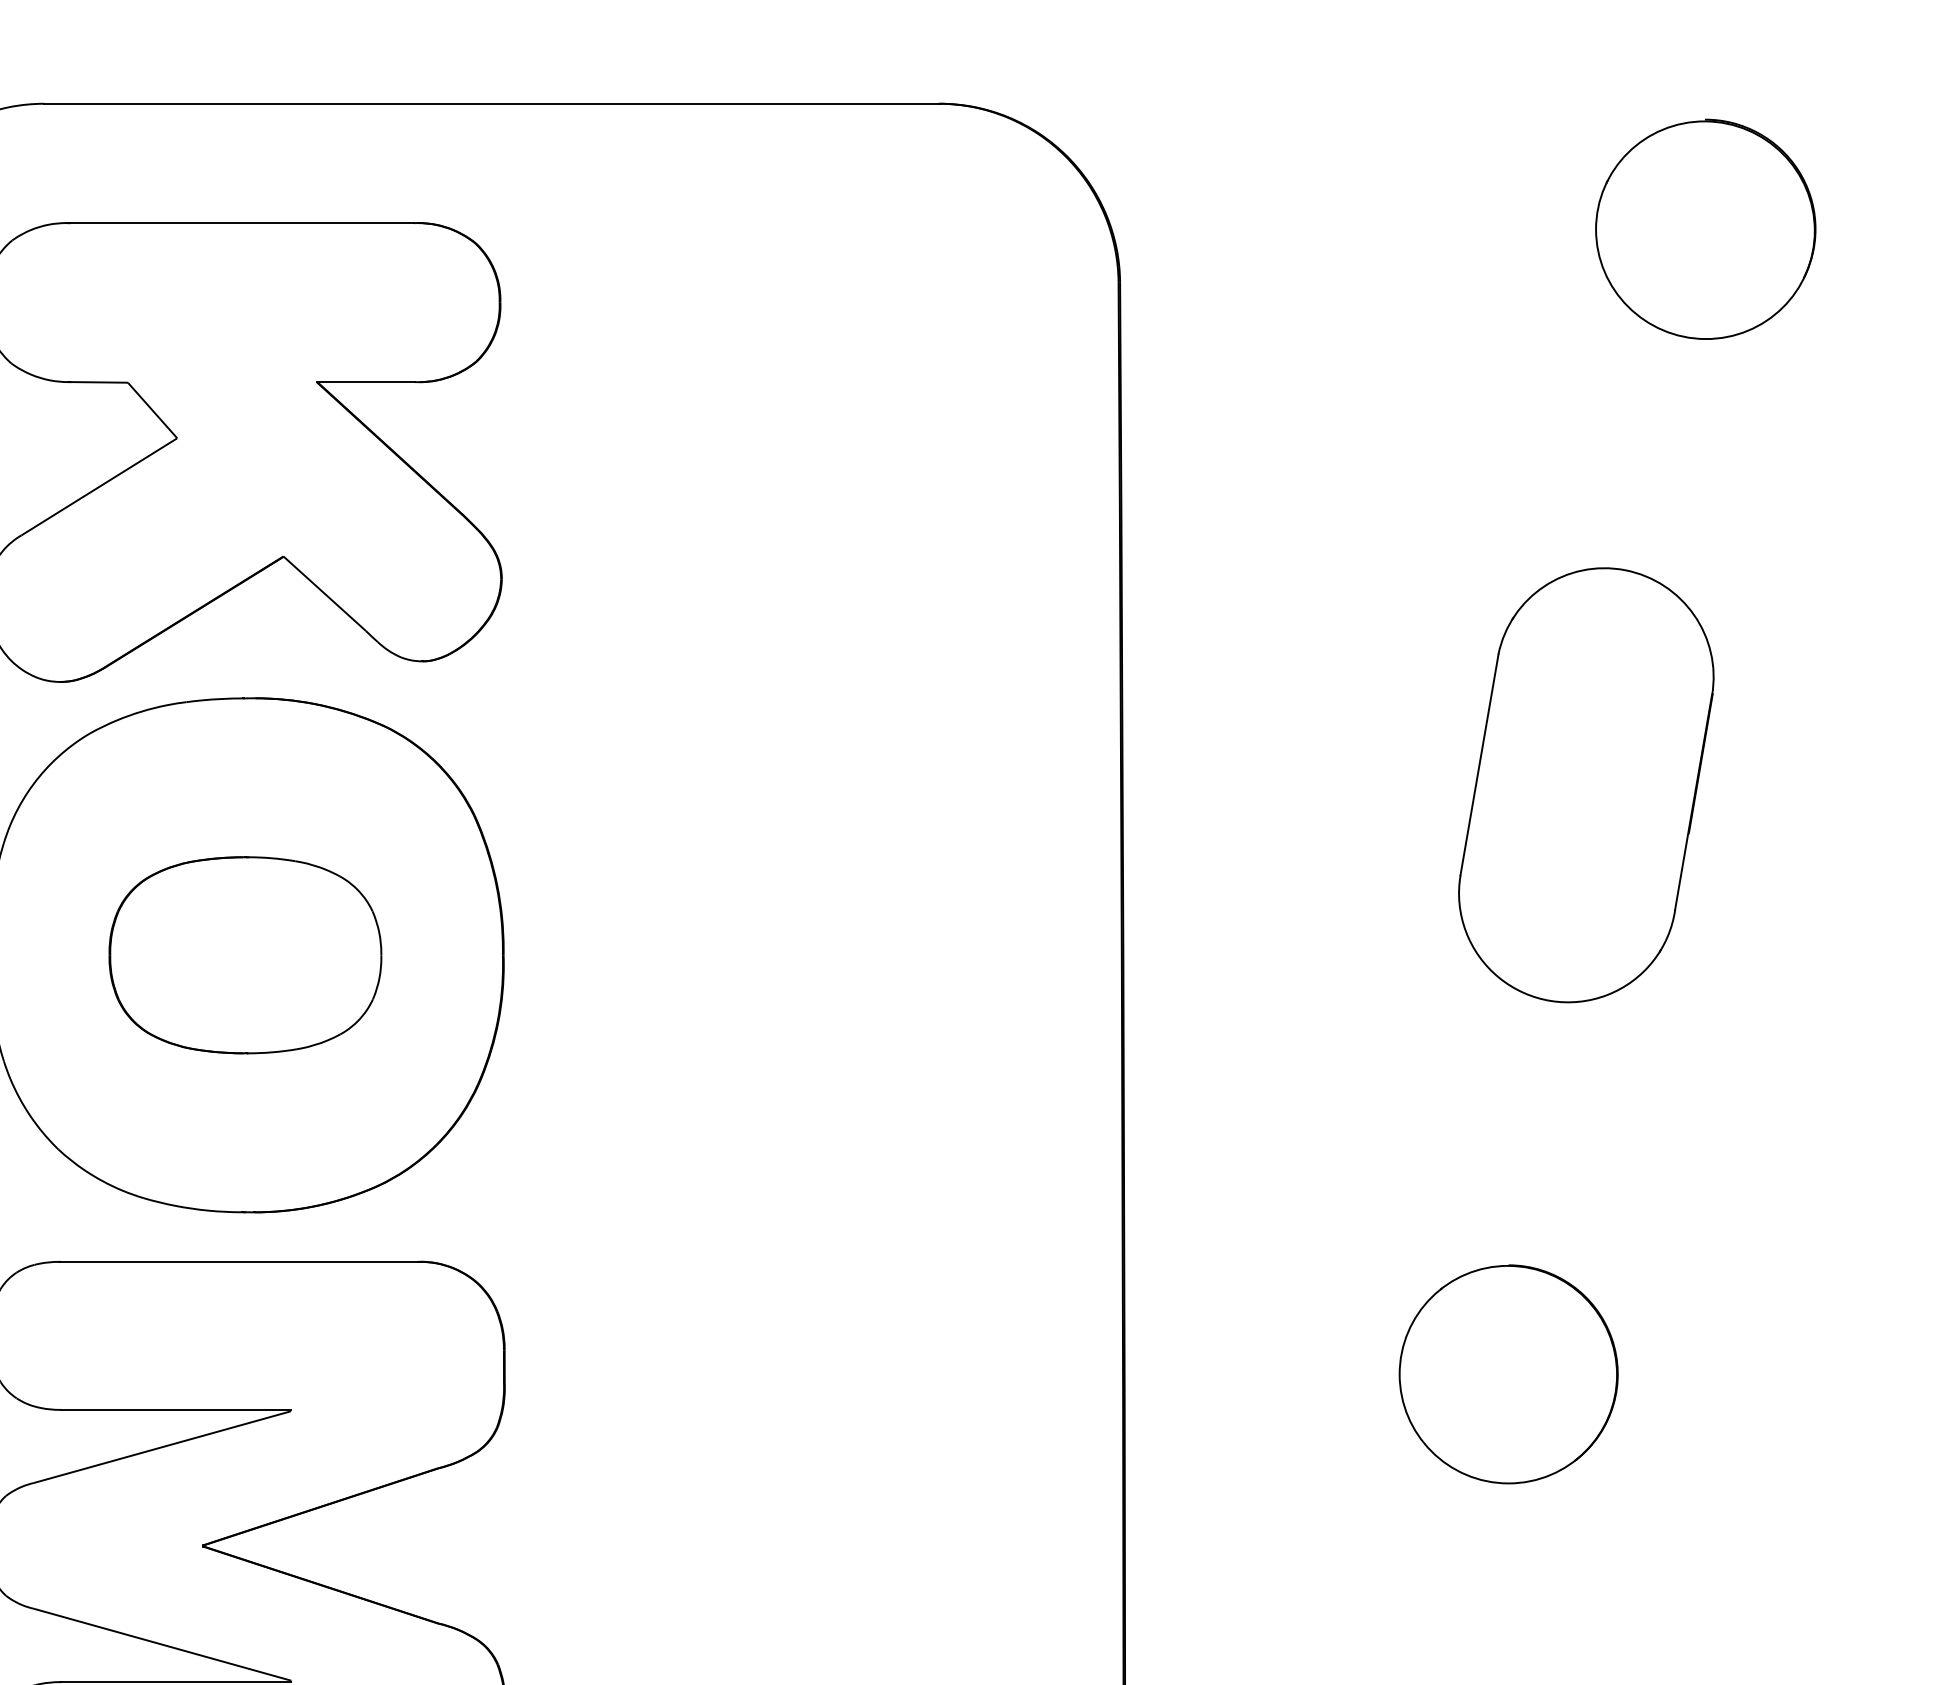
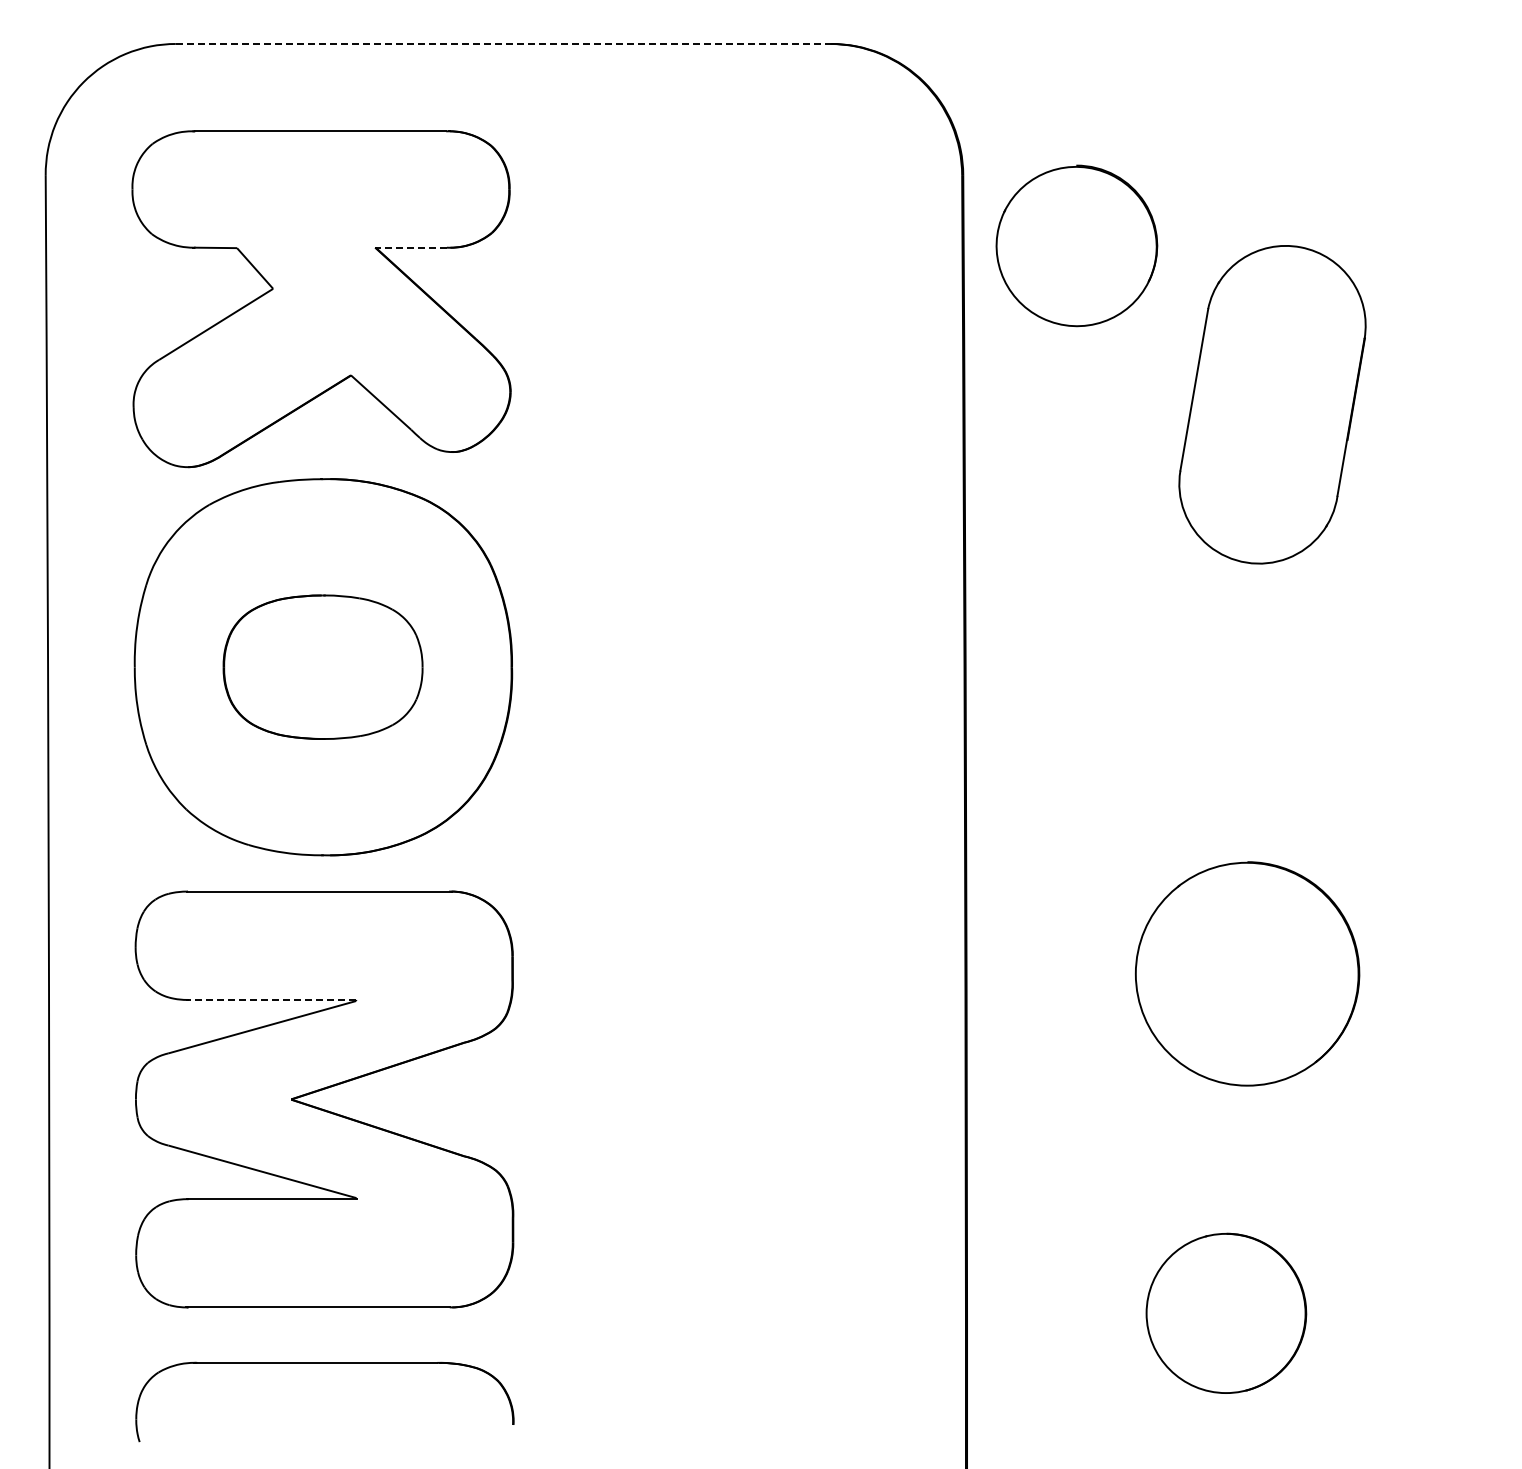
line: (491, 103) -> (503, 43), solid -> dashed
part: (1705, 228) -> (1076, 245), moved
line: (366, 381) -> (411, 247), solid -> dashed
part: (1586, 784) -> (1272, 404), moved
part: (1508, 1373) -> (1247, 973), size x1.4
line: (174, 1409) -> (271, 999), solid -> dashed

